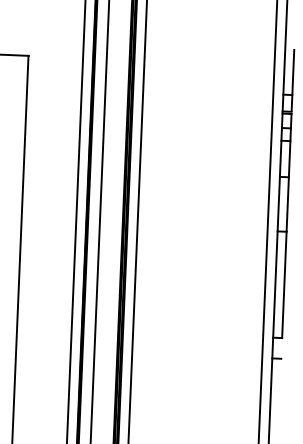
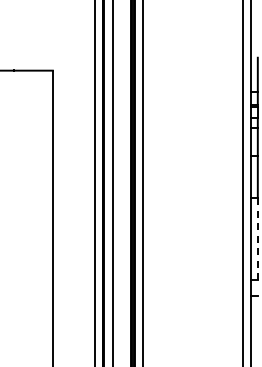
line: (283, 285) -> (257, 239), solid -> dashed

